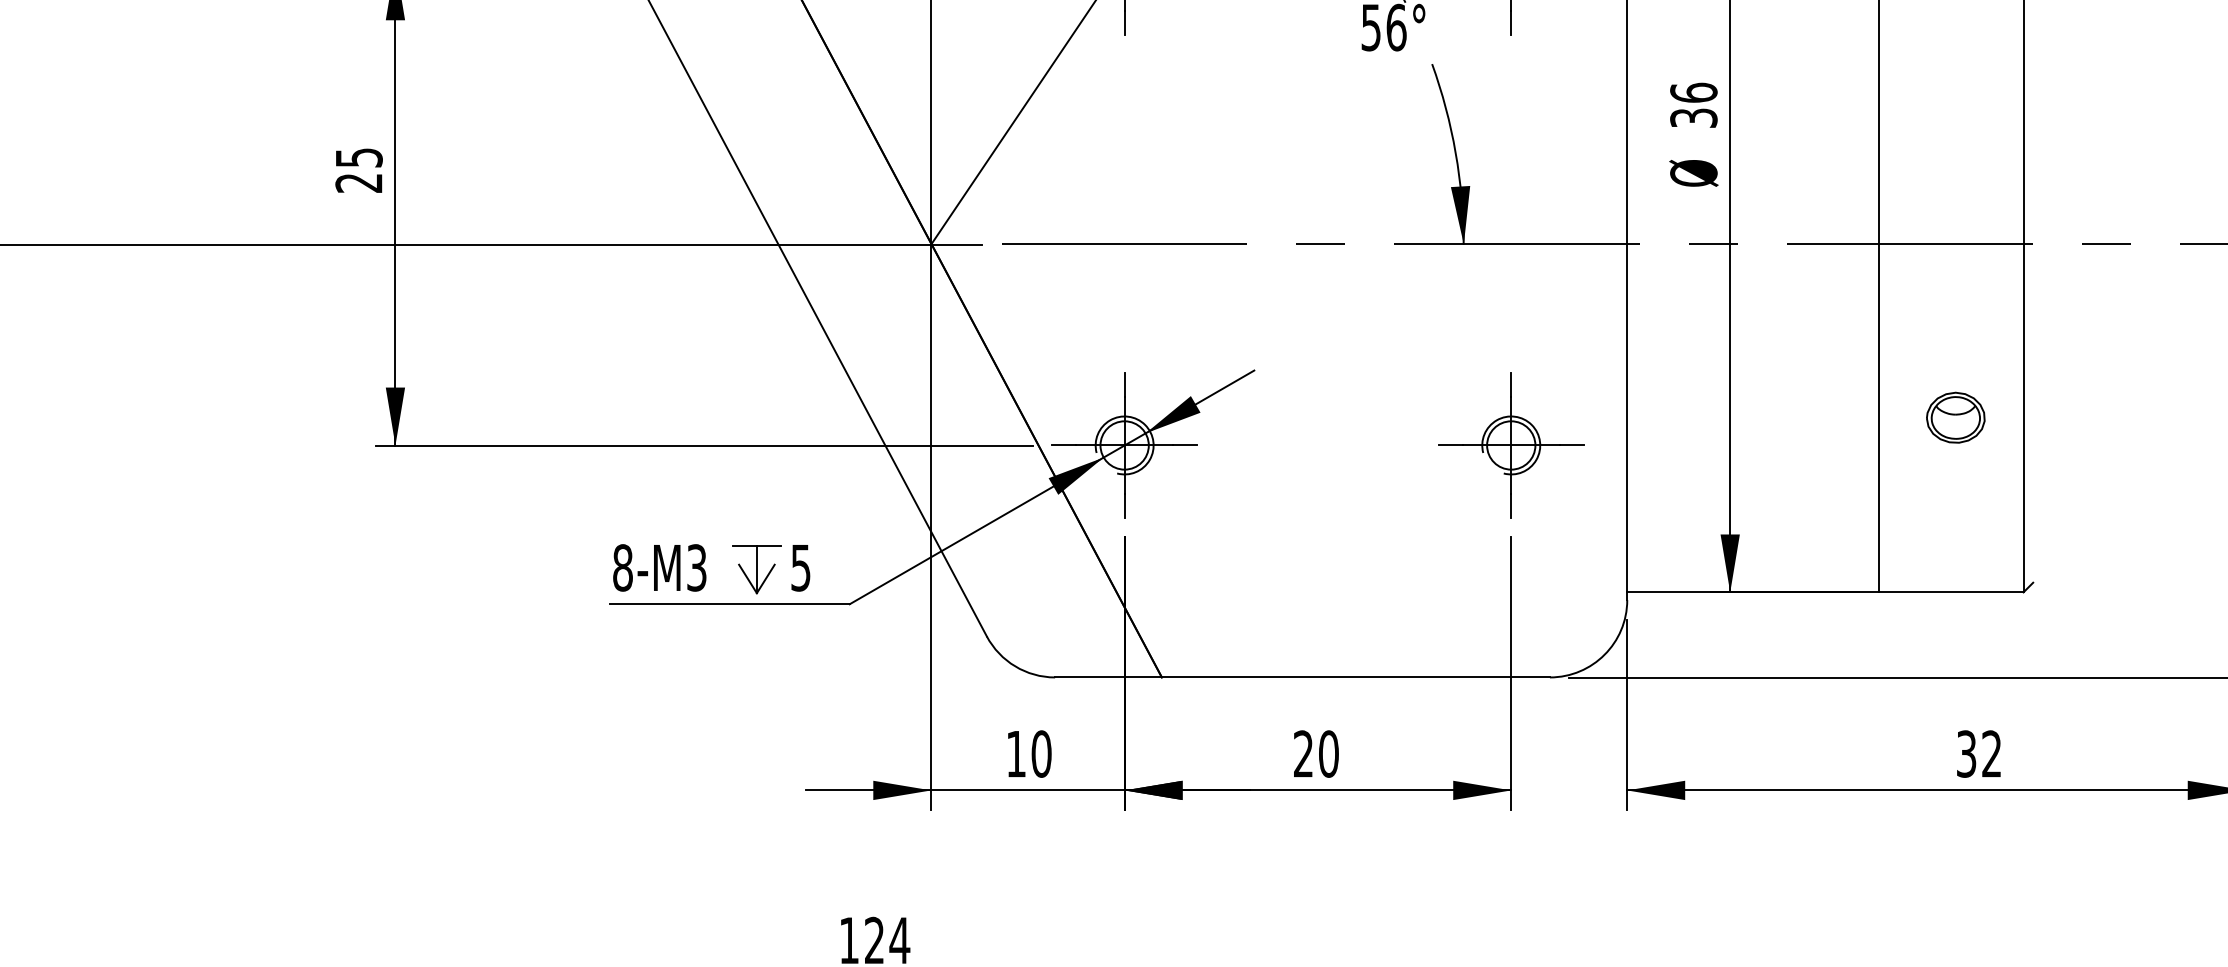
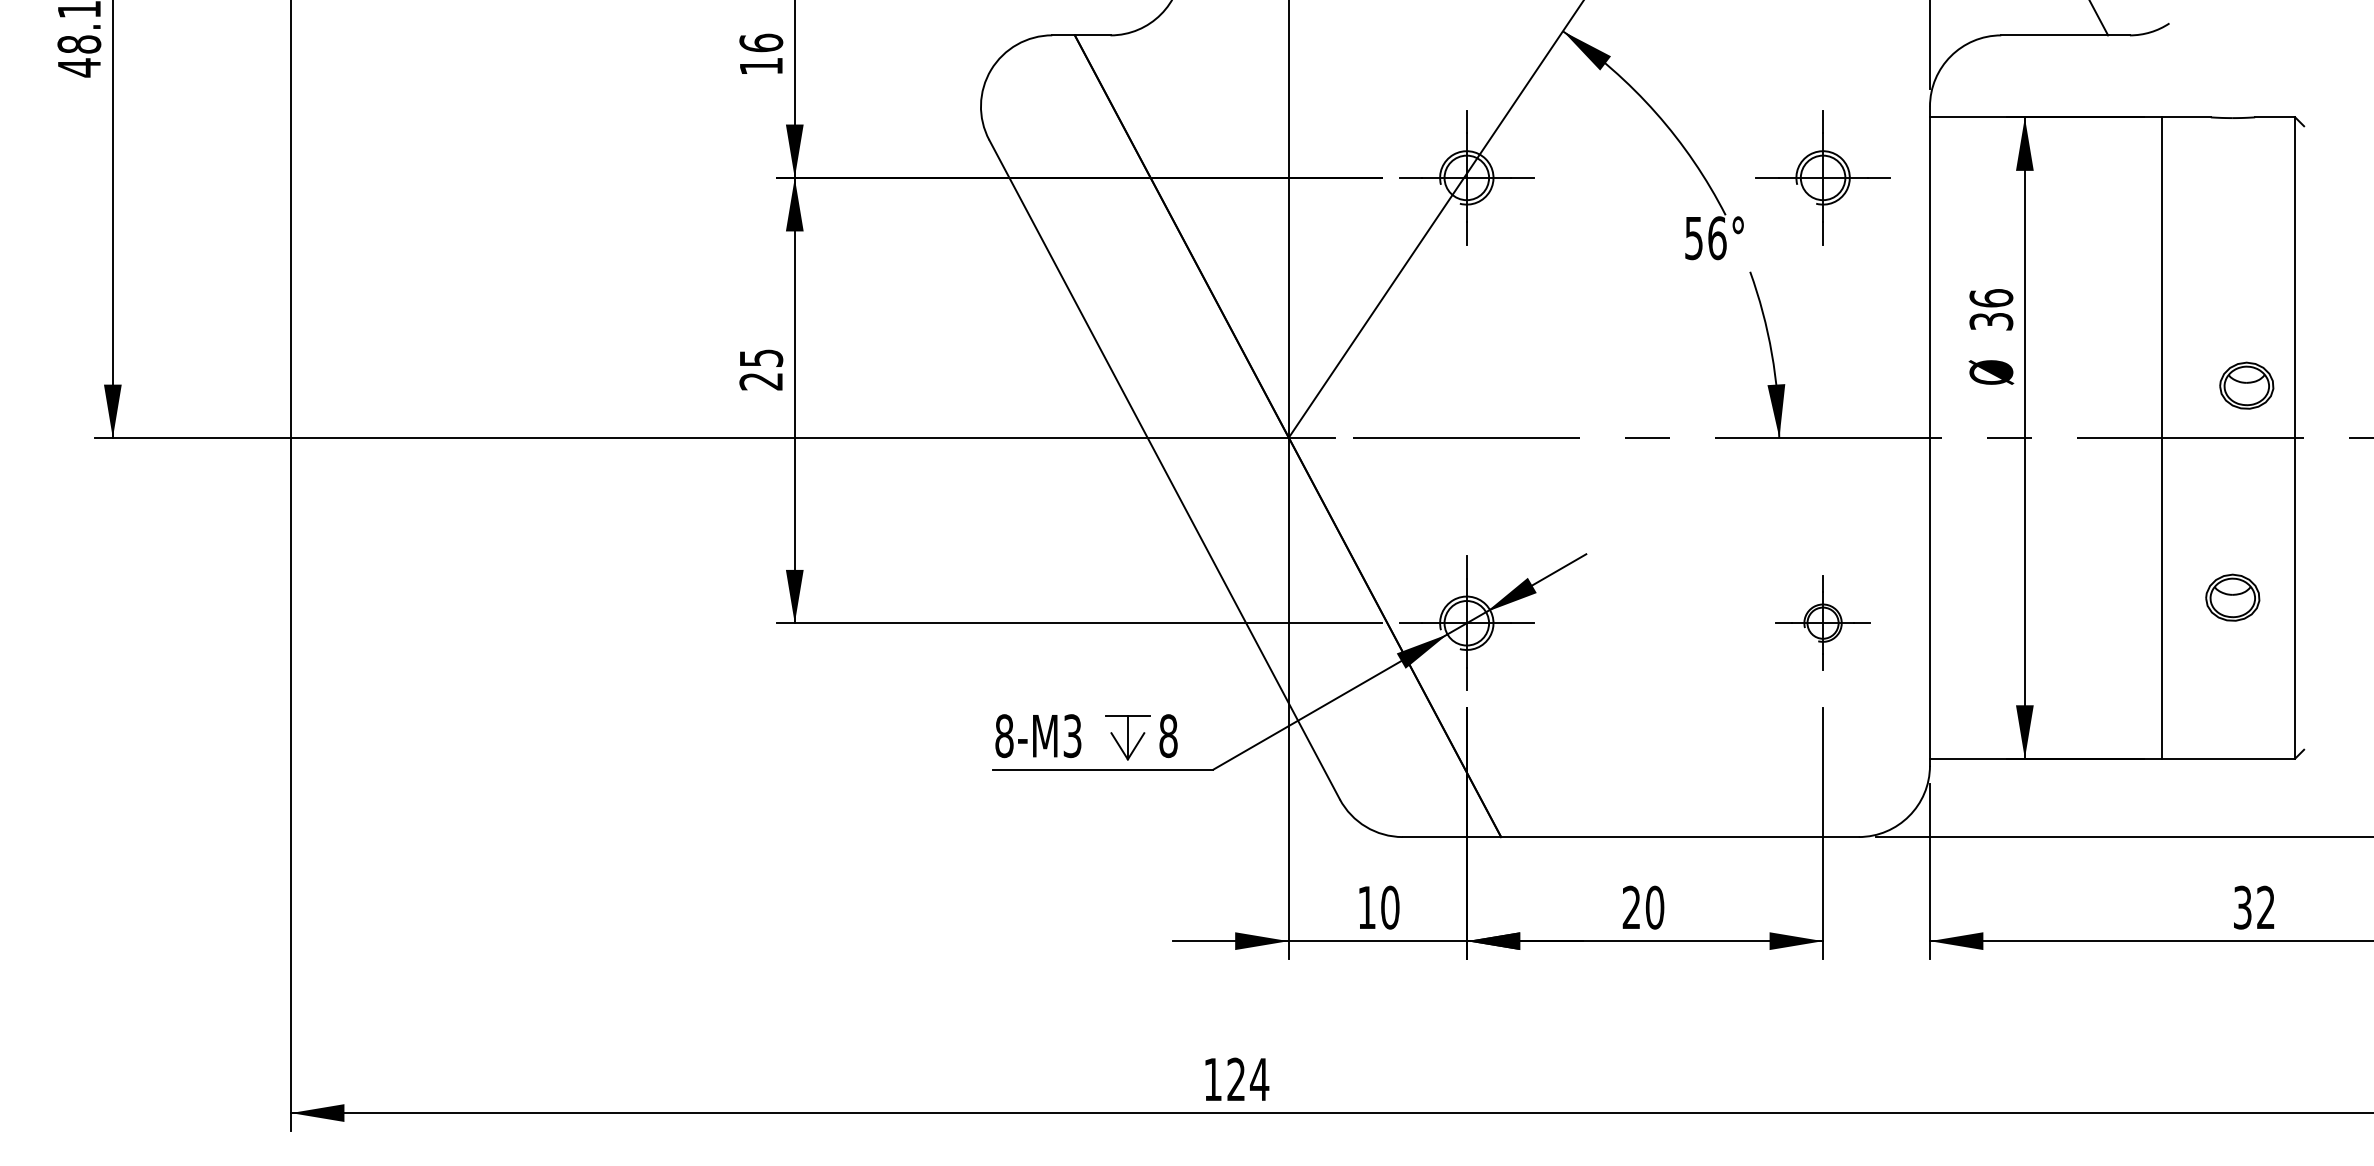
part: (1970, 187) -> (2246, 385), added
part: (1510, 444) -> (1822, 622), size x0.7
text: (800, 568) -> (1168, 736), 5 -> 8

